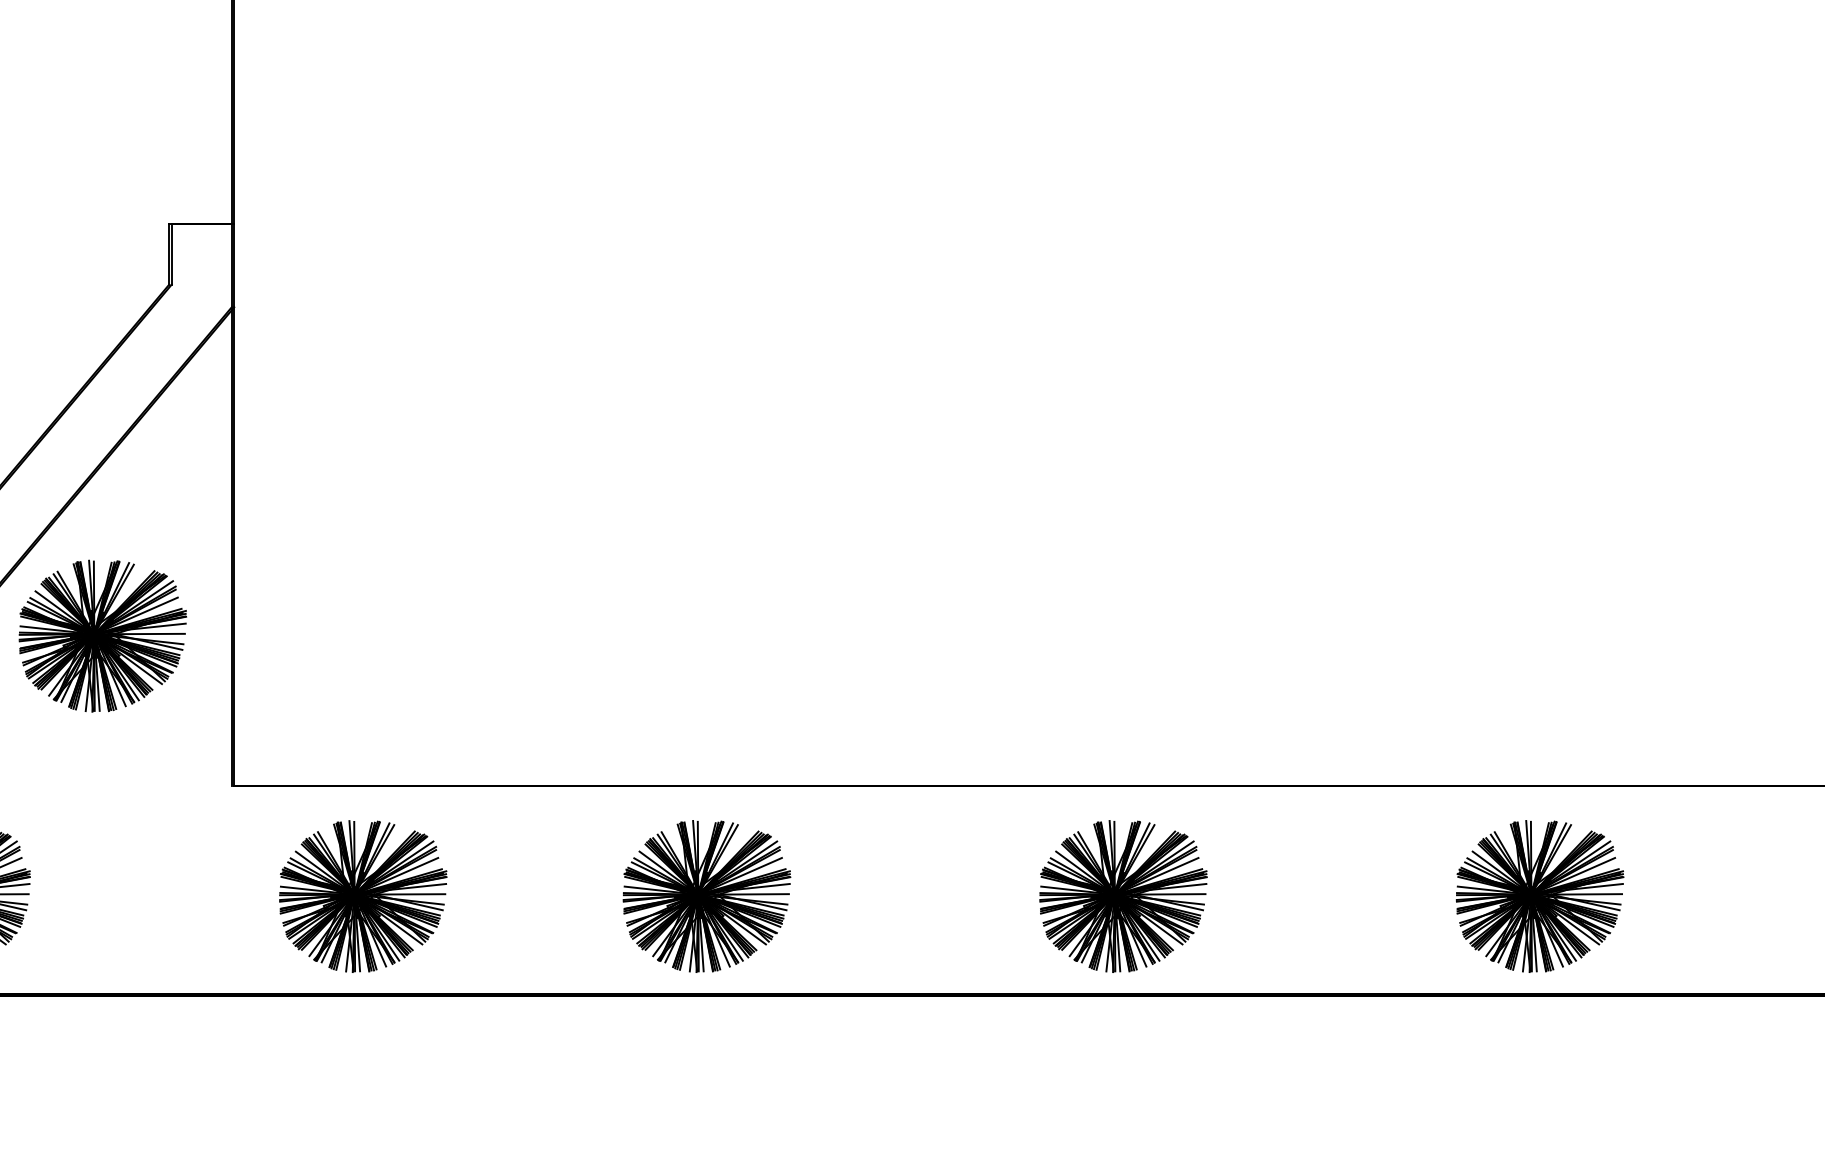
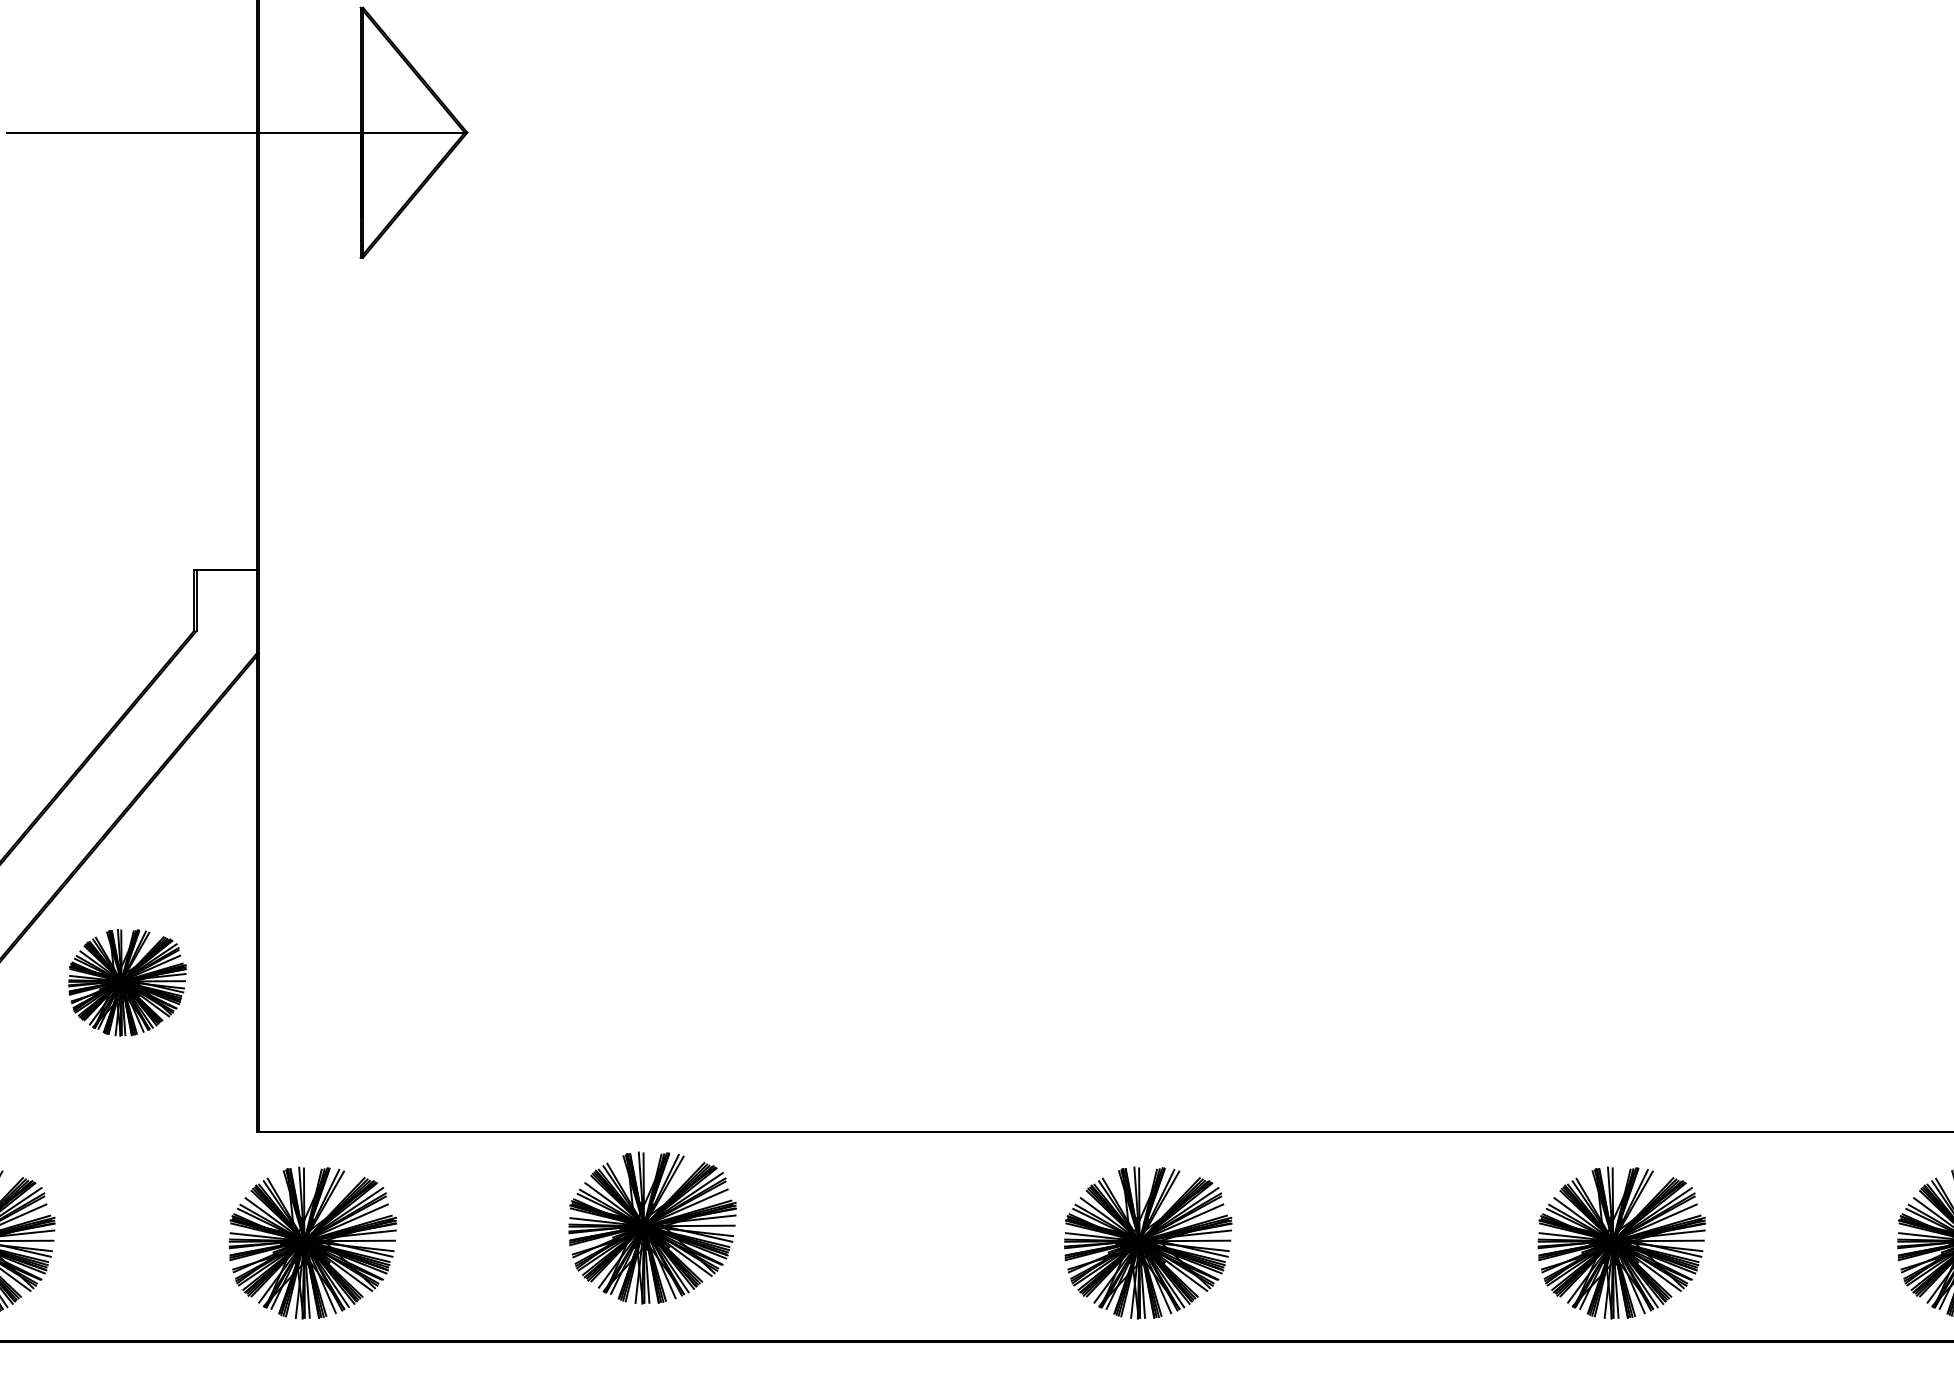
part: (102, 635) -> (127, 982), size x0.7
part: (362, 895) -> (312, 1242), moved
part: (706, 895) -> (652, 1227), moved
part: (1539, 895) -> (1621, 1242), moved

